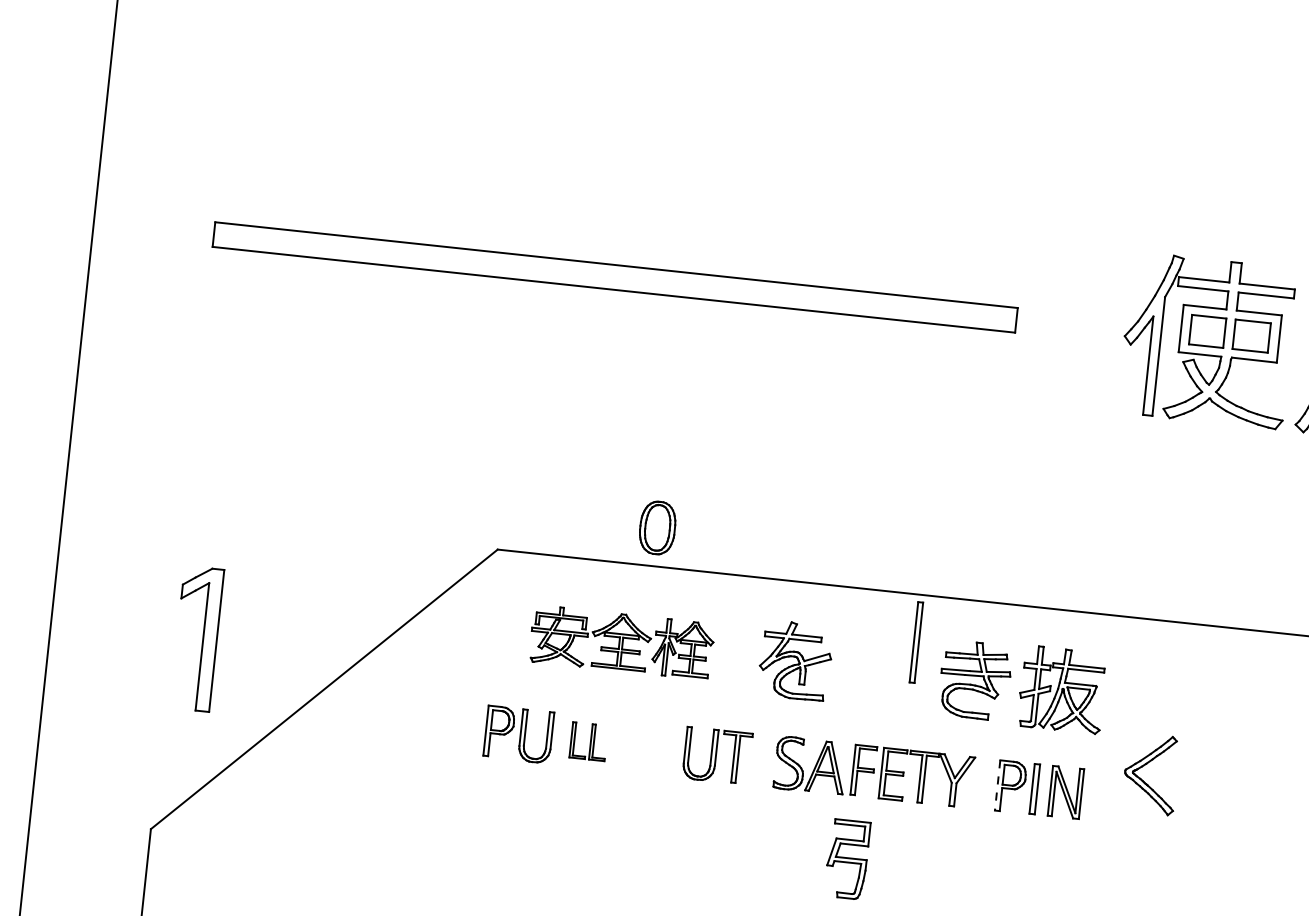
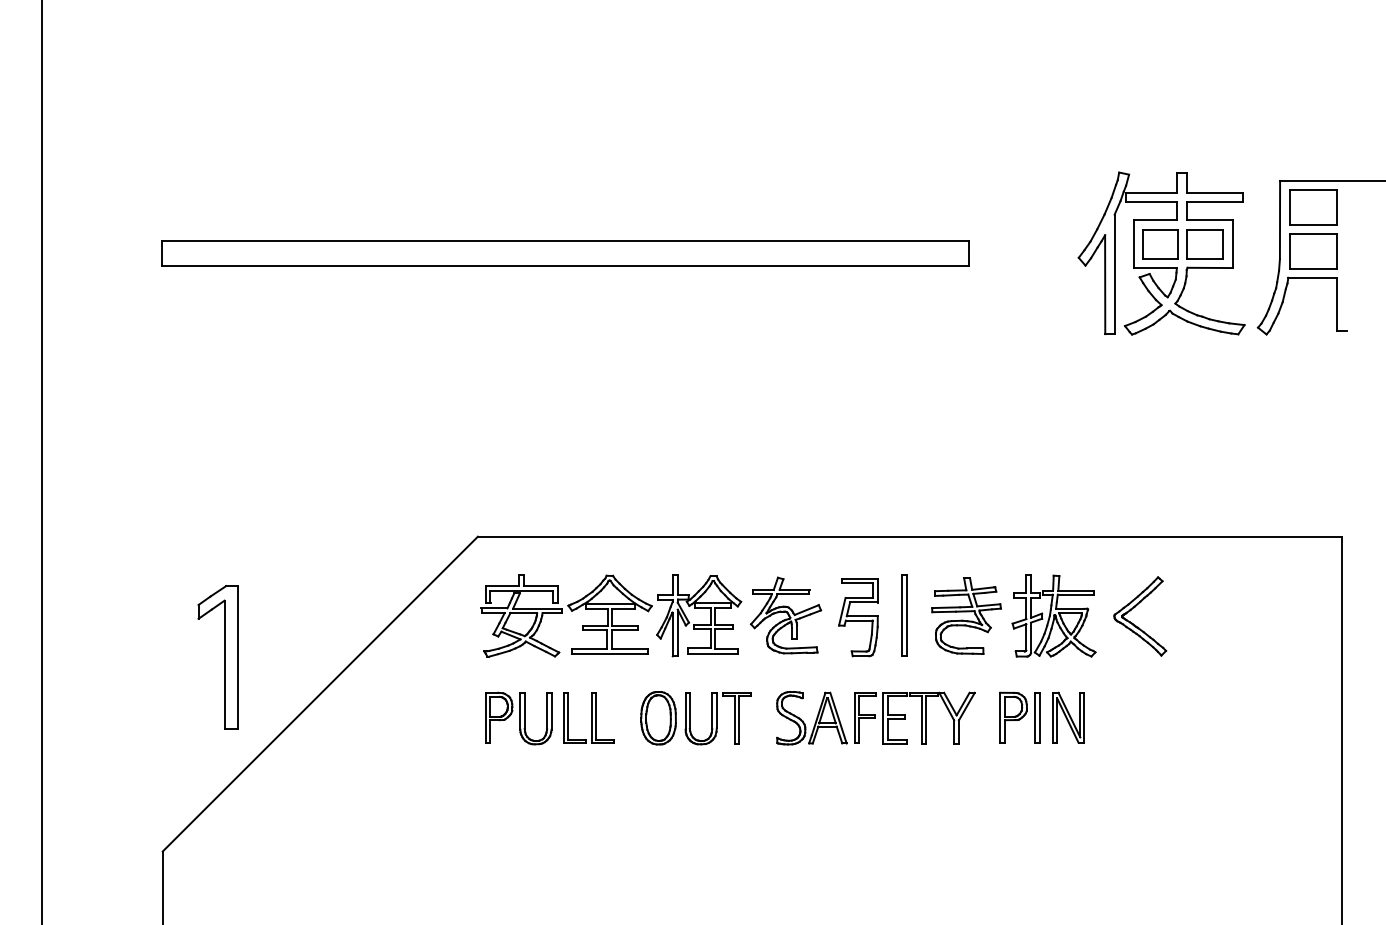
part: (657, 528) -> (658, 718), moved
part: (203, 639) -> (224, 657), moved
part: (622, 642) -> (611, 615), size x1.43
part: (916, 642) -> (904, 615), moved
part: (588, 741) -> (588, 717), size x1.43
part: (1146, 782) -> (1136, 625), moved
line: (998, 785) -> (1000, 718), dashed -> solid
part: (847, 859) -> (858, 617), moved

